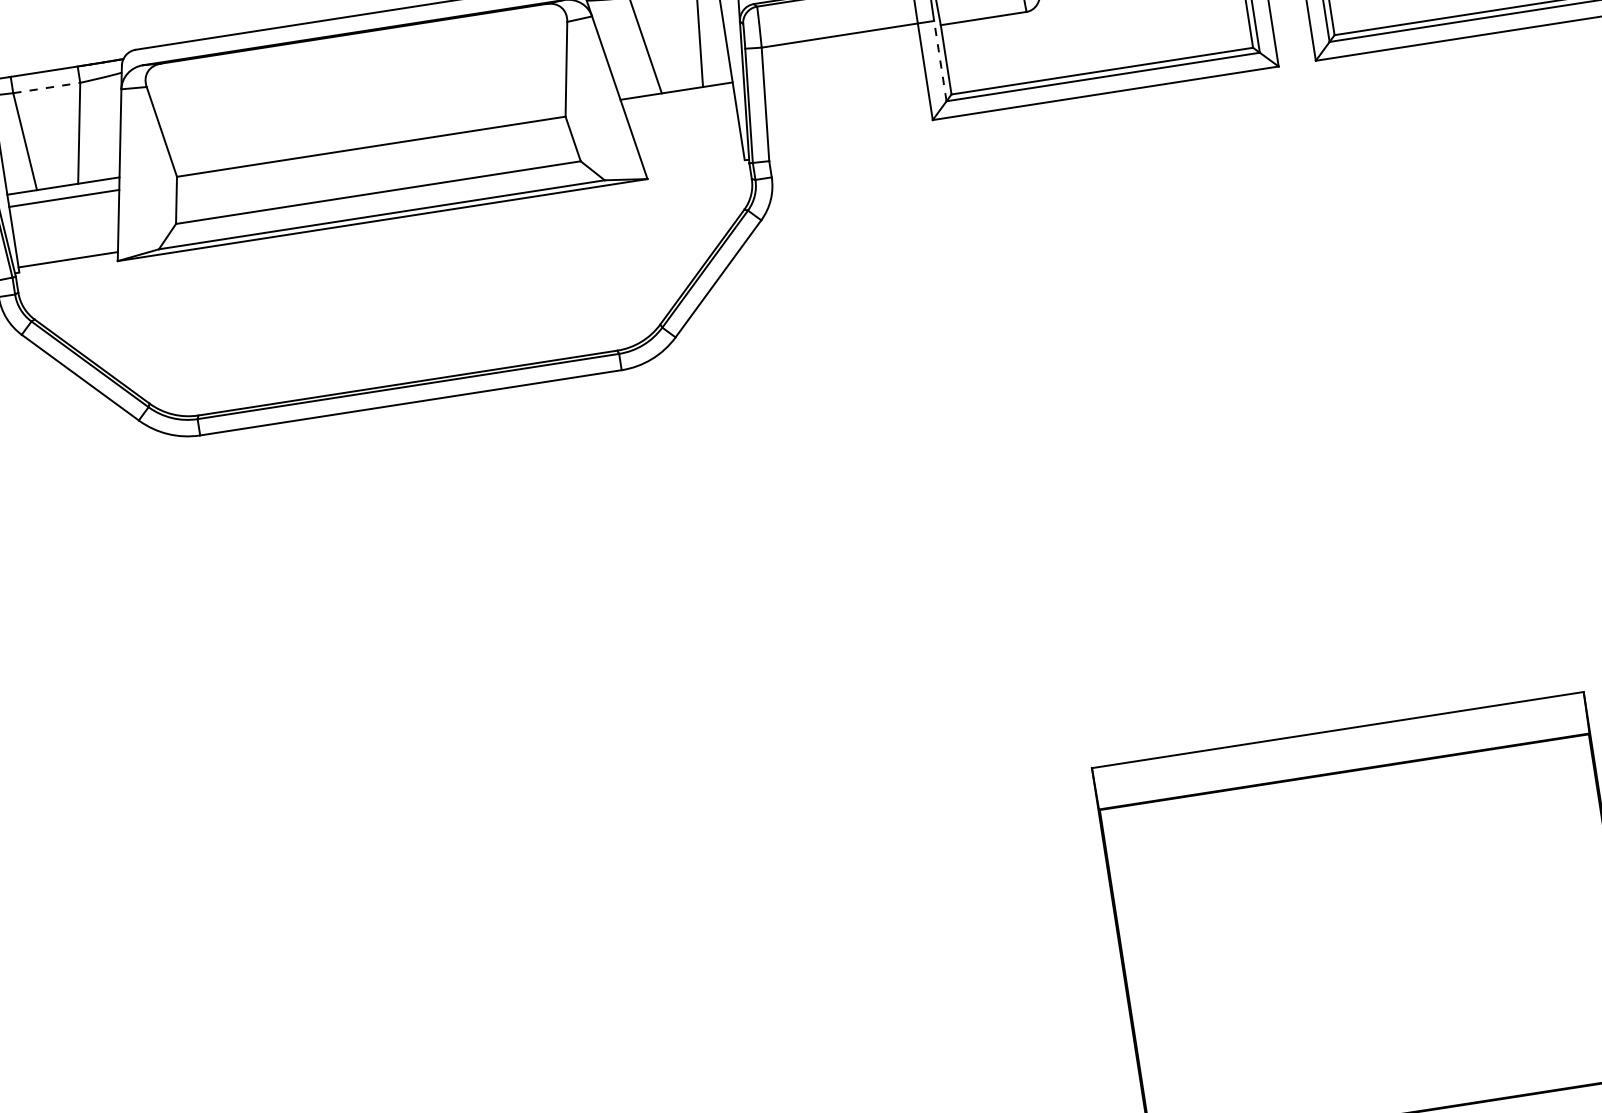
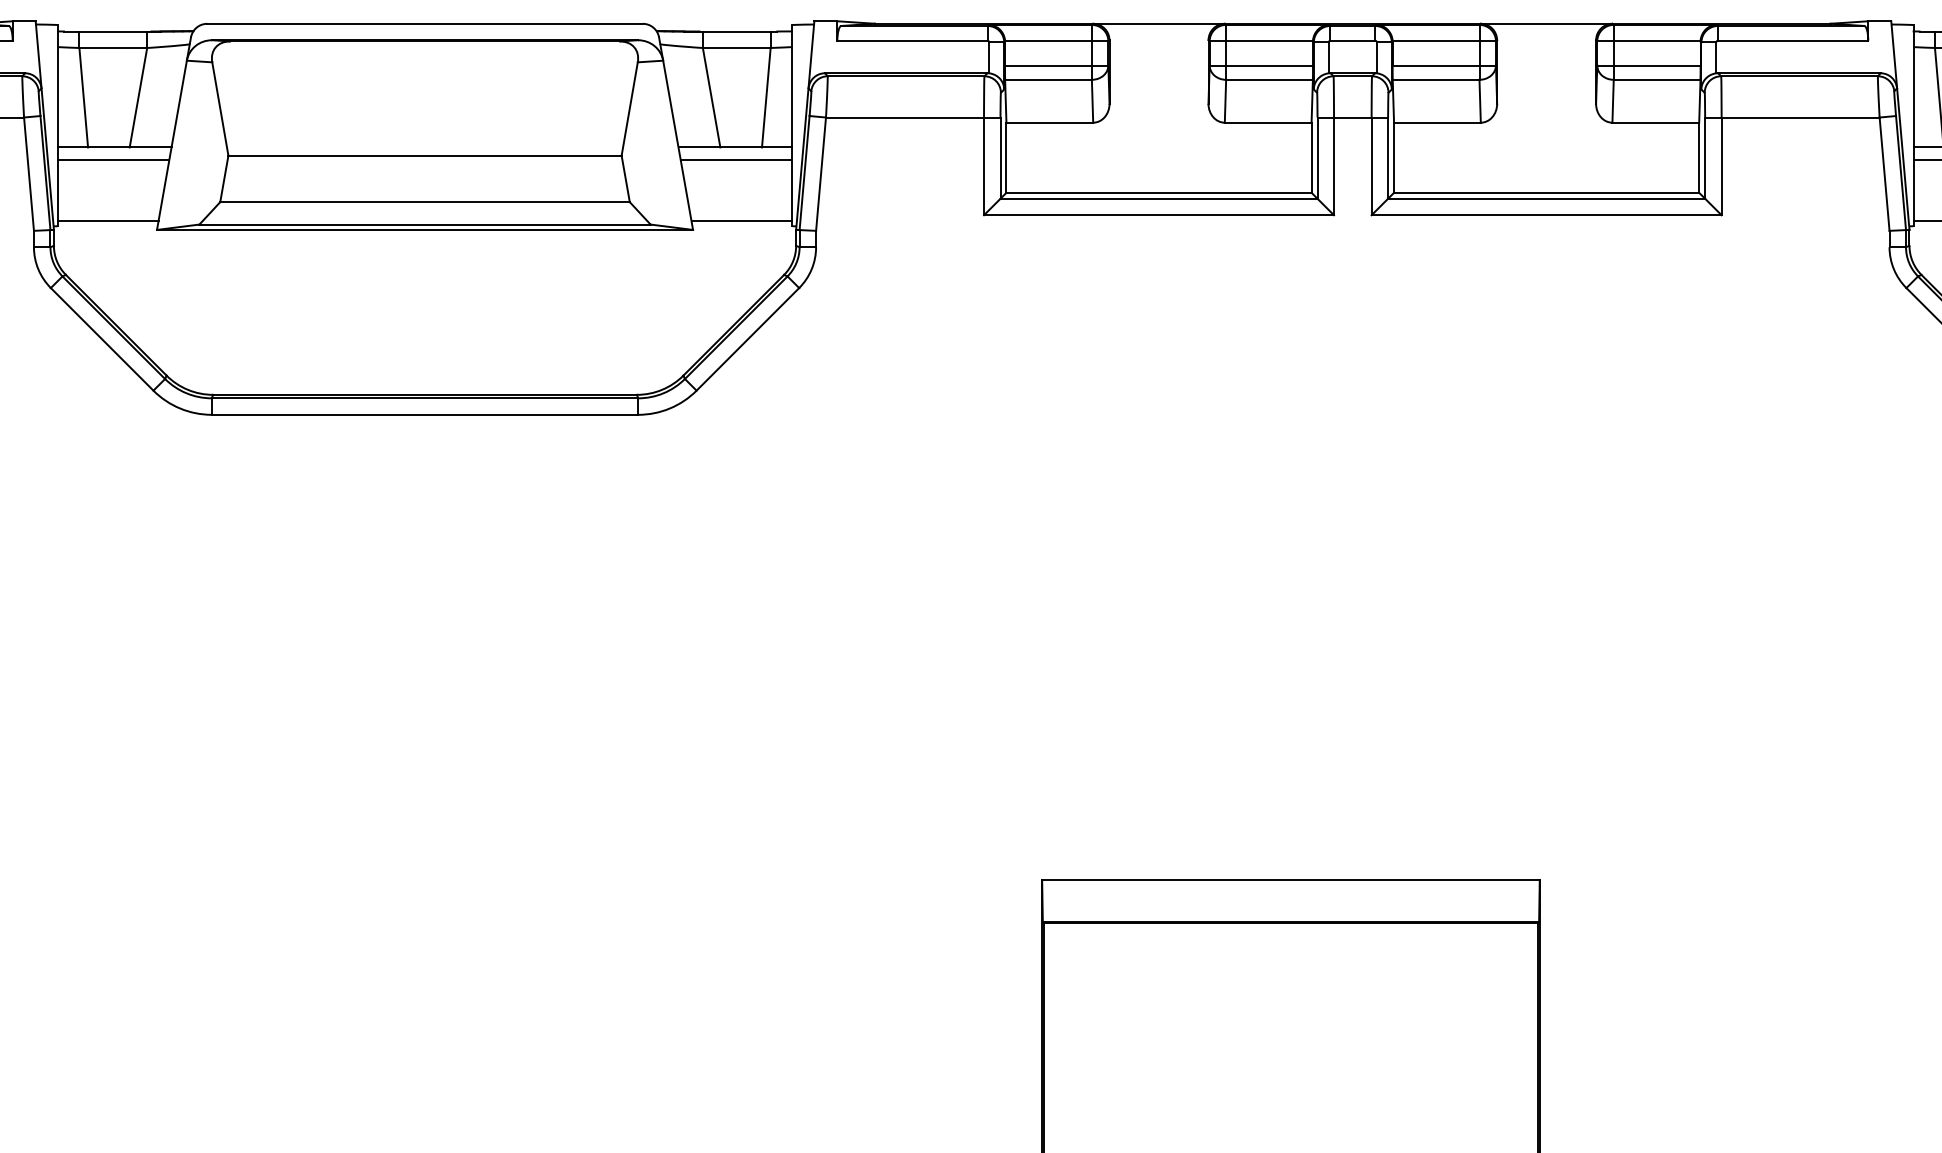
line: (940, 61) -> (1000, 158), dashed -> solid
line: (47, 88) -> (113, 48), dashed -> solid
line: (679, 102) -> (736, 159), added
line: (694, 163) -> (741, 221), added

